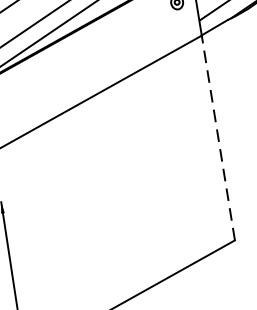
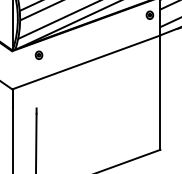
line: (218, 137) -> (160, 92), dashed -> solid

